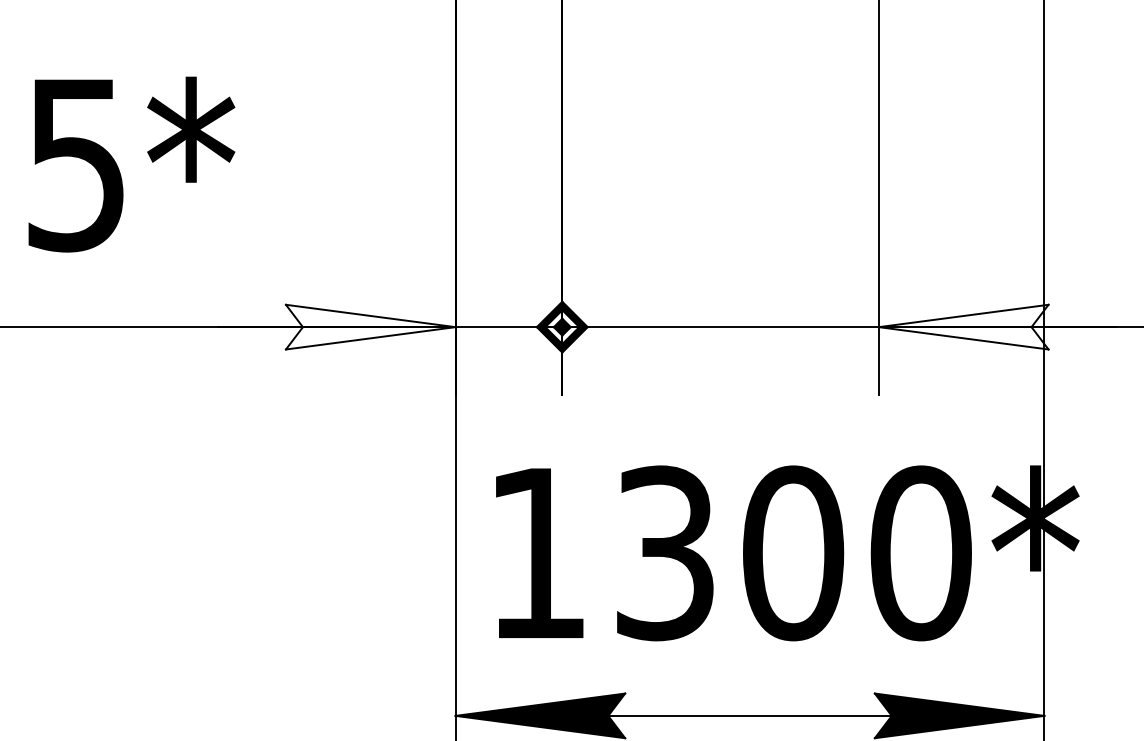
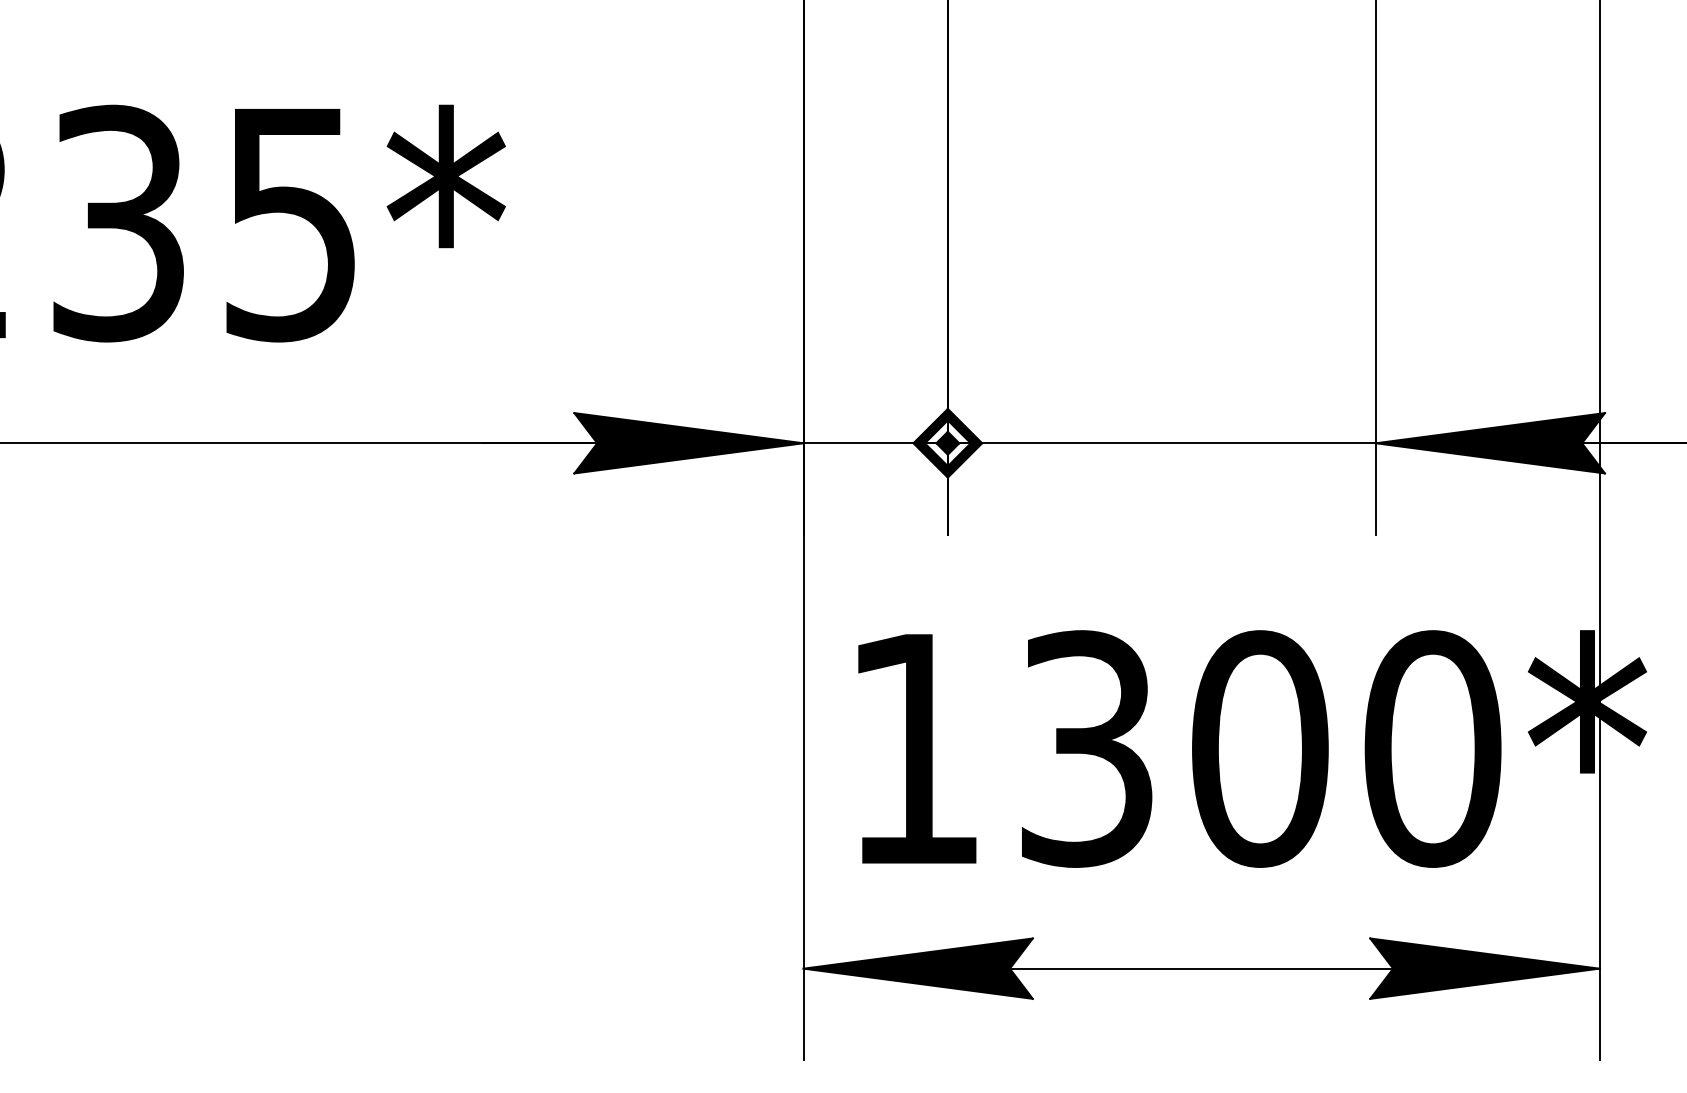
fill: (370, 327) -> (688, 443), added
fill: (963, 327) -> (1489, 443), added

